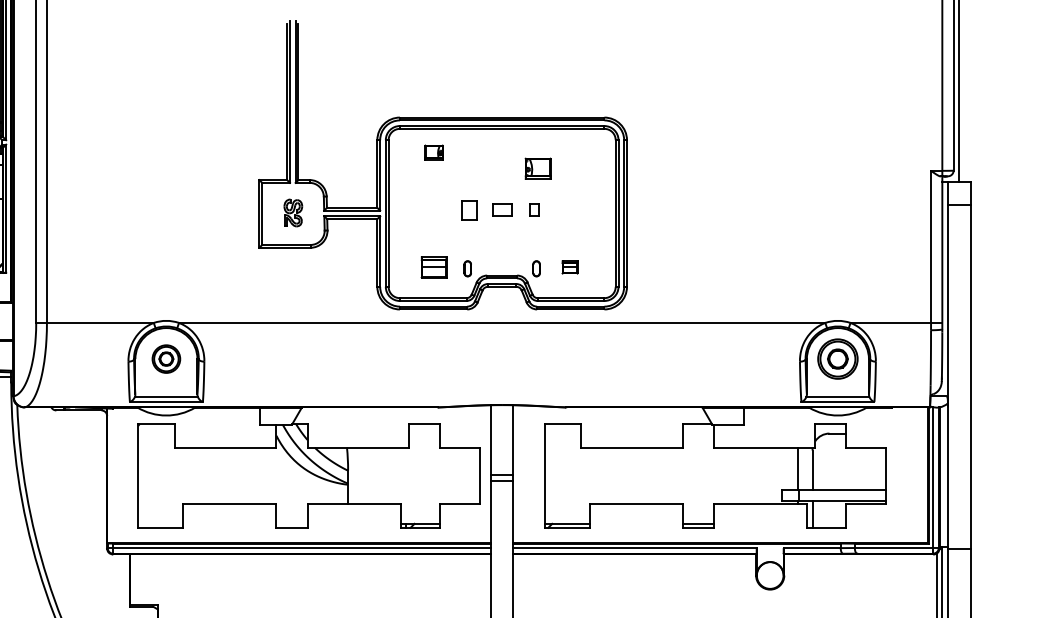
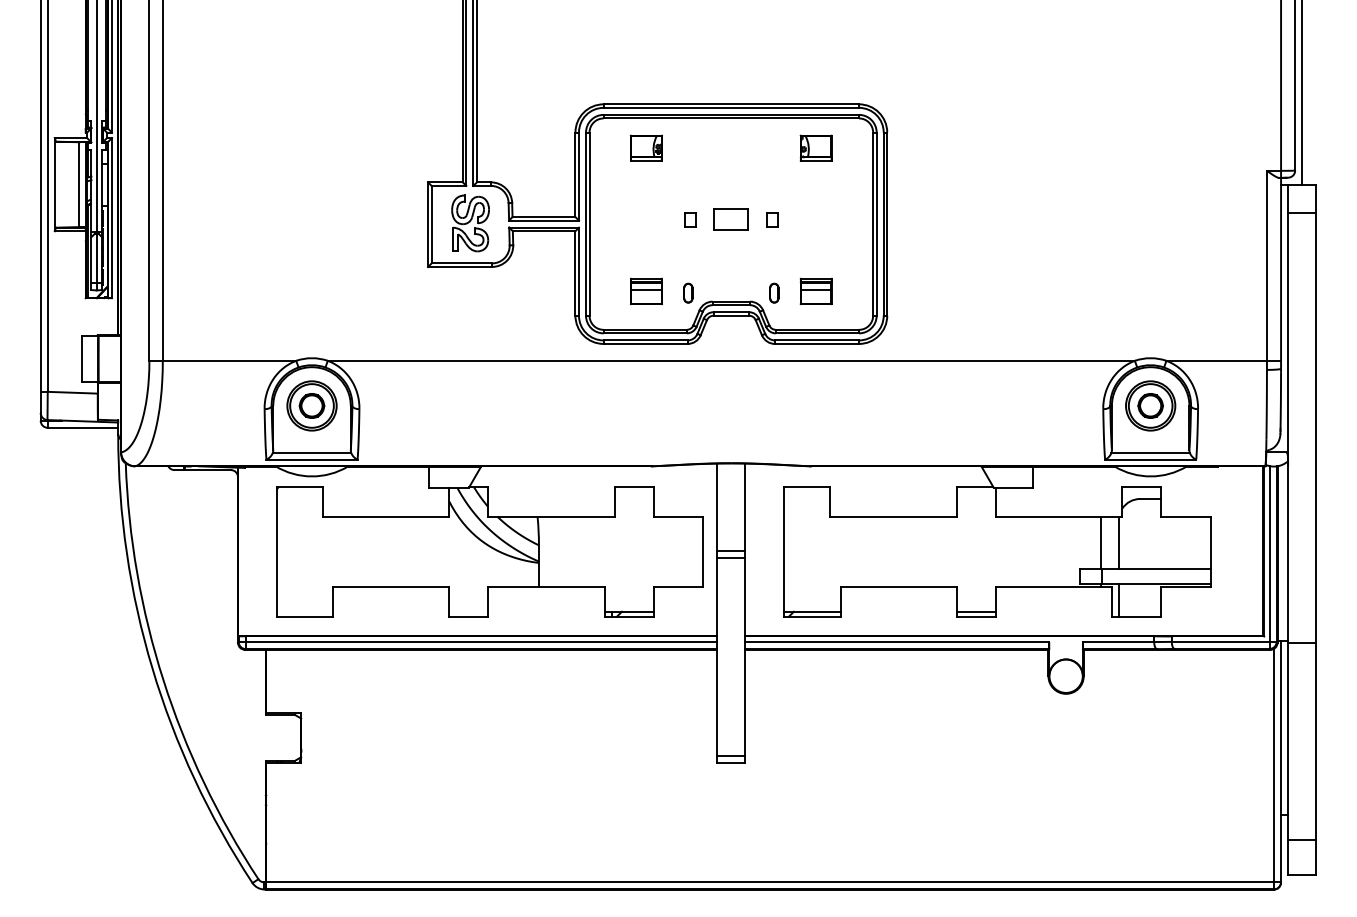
part: (433, 152) -> (645, 147), size x1.43
part: (537, 168) -> (815, 147), moved
part: (469, 209) -> (690, 219), size x0.62
part: (501, 209) -> (730, 219), size x1.43
part: (293, 213) -> (470, 223), size x1.67
part: (569, 267) -> (815, 291), size x1.67
part: (166, 358) -> (311, 405), size x1.43

